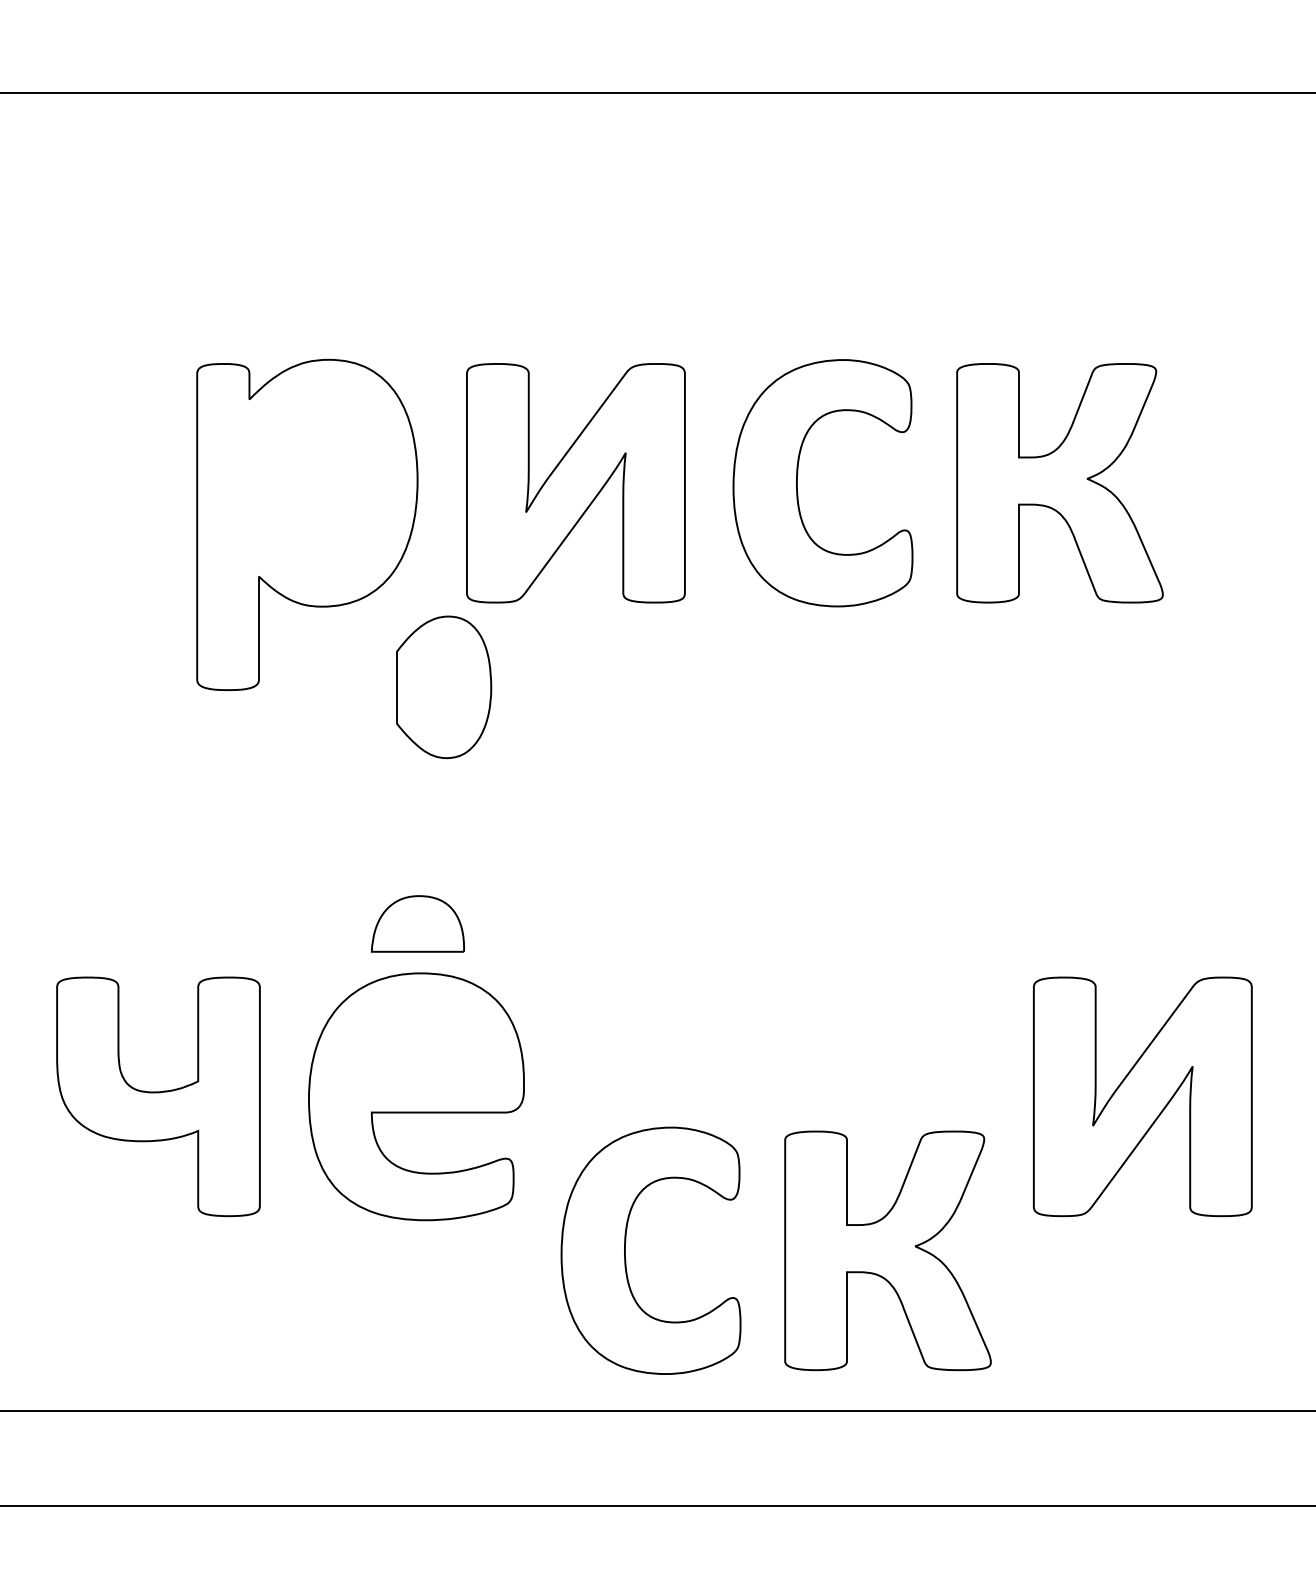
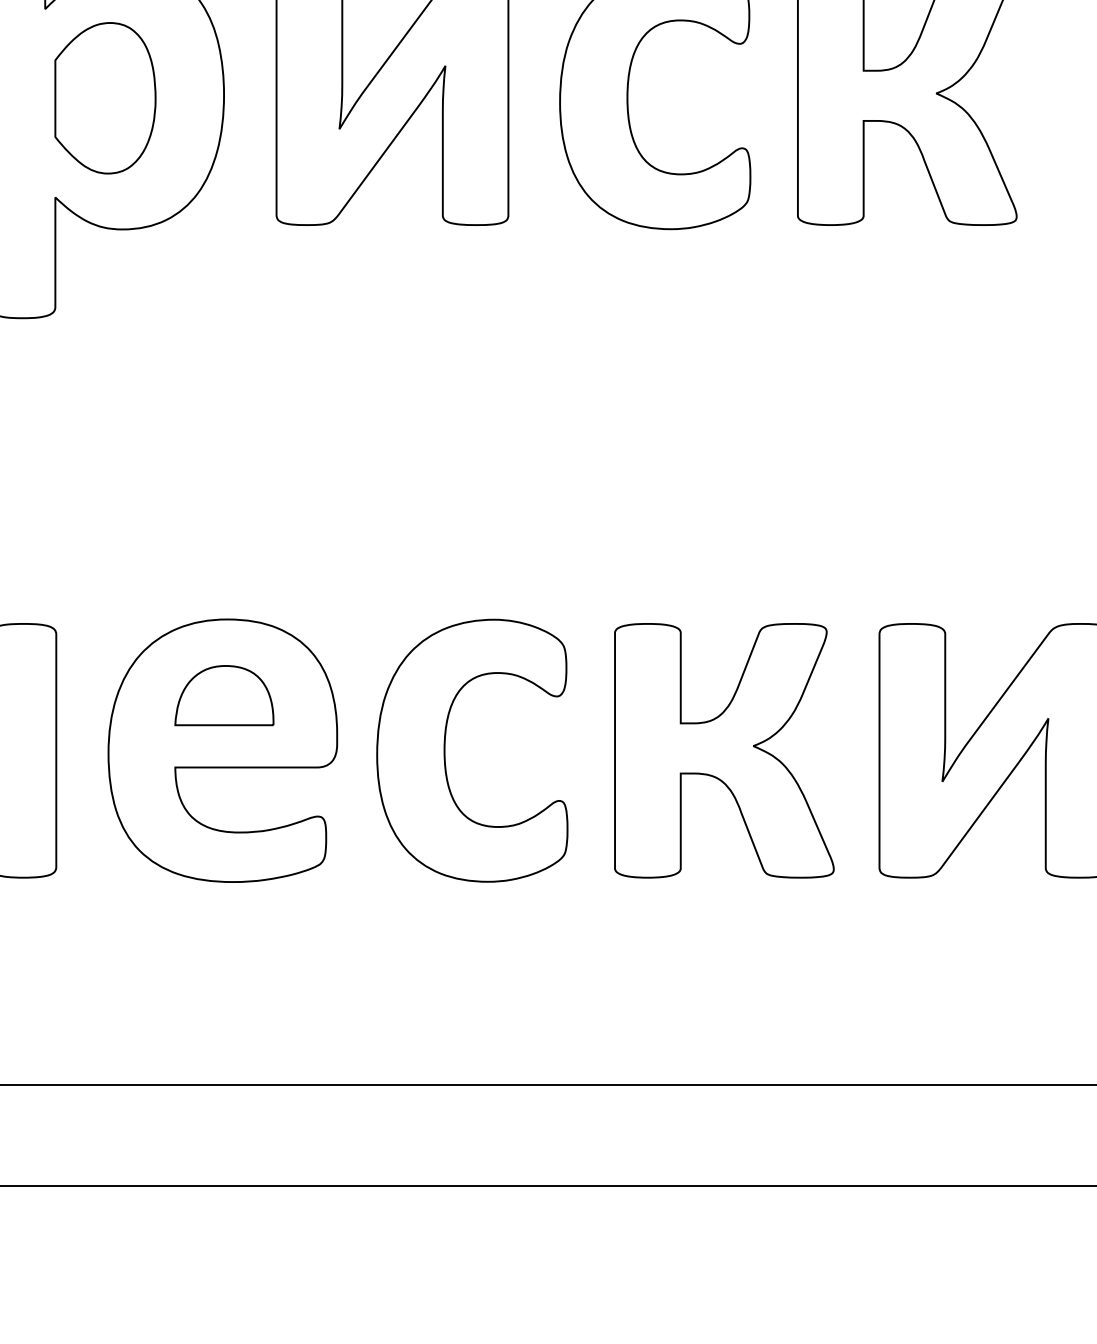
part: (444, 686) -> (105, 97), moved
part: (417, 923) -> (223, 695), moved
part: (625, 1250) -> (445, 750), moved
part: (887, 1250) -> (723, 750), moved

